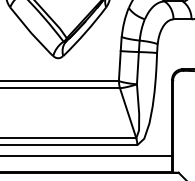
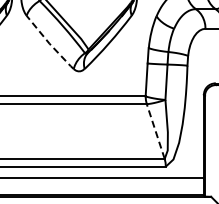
line: (31, 32) -> (49, 43), solid -> dashed
line: (127, 113) -> (155, 131), solid -> dashed

